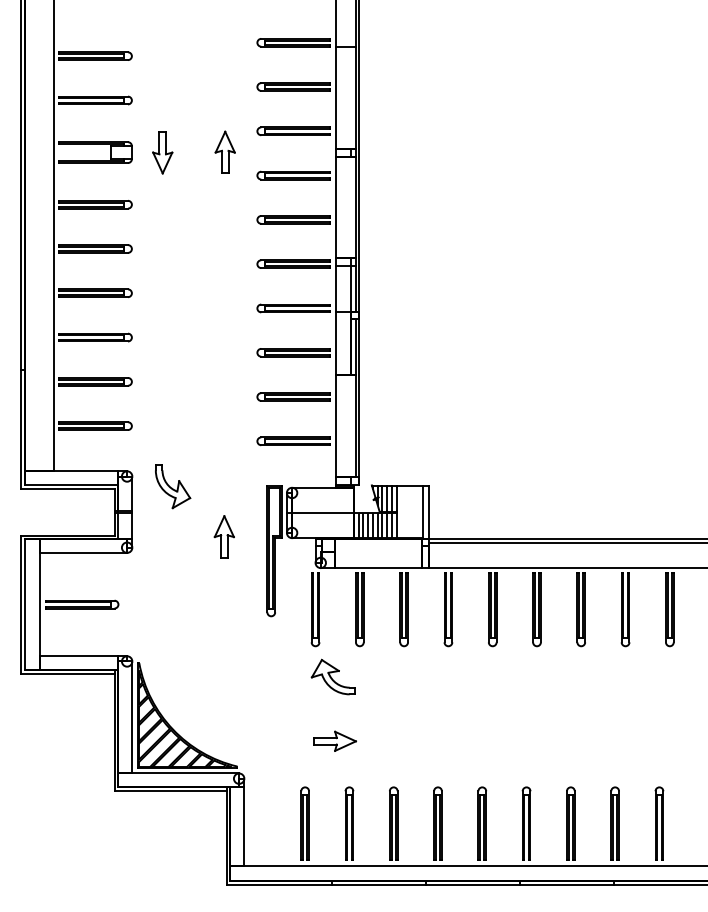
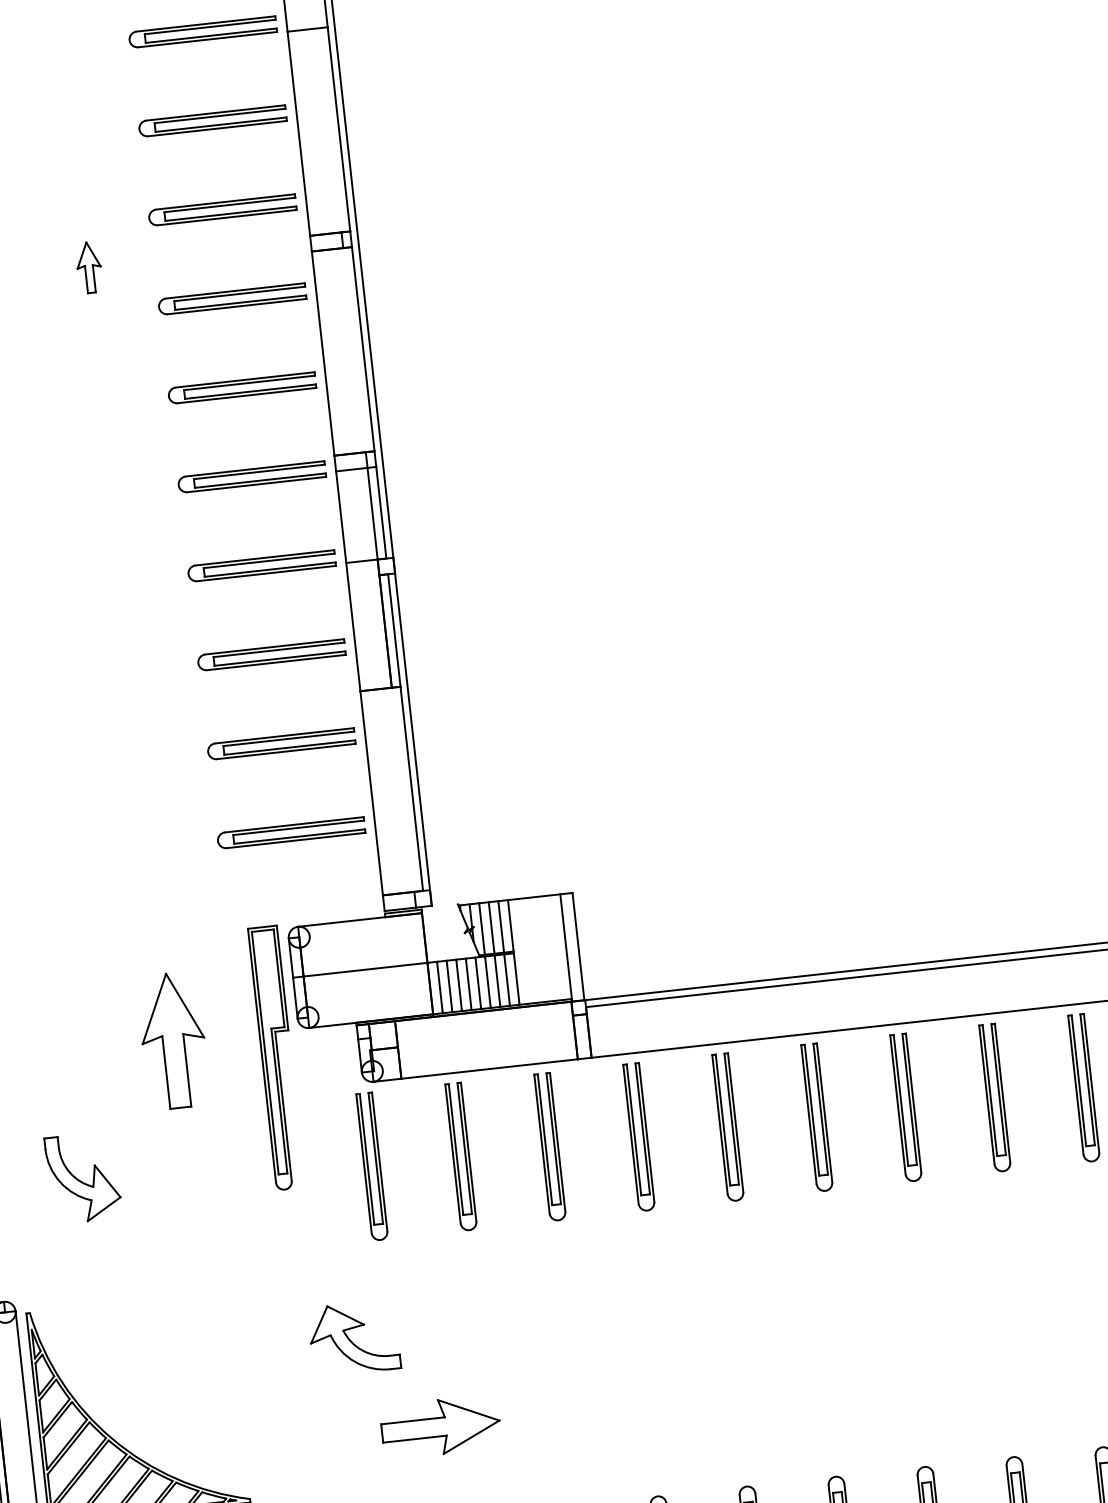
part: (224, 151) -> (87, 266), size x0.6
part: (173, 486) -> (84, 1177), moved
part: (223, 536) -> (171, 1039), size x1.6
part: (332, 676) -> (352, 1337), moved
part: (334, 740) -> (439, 1425), size x1.4

